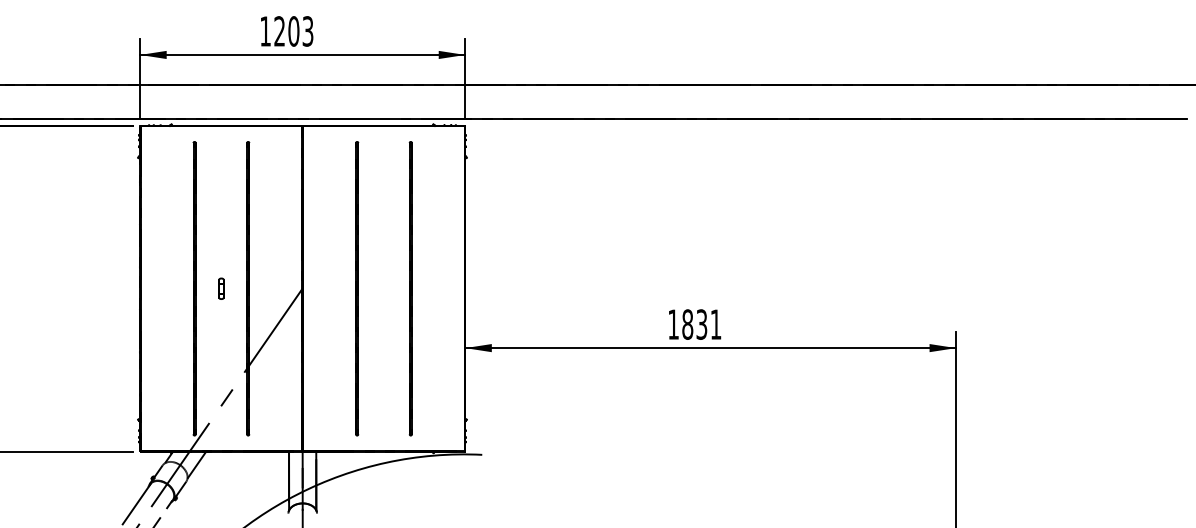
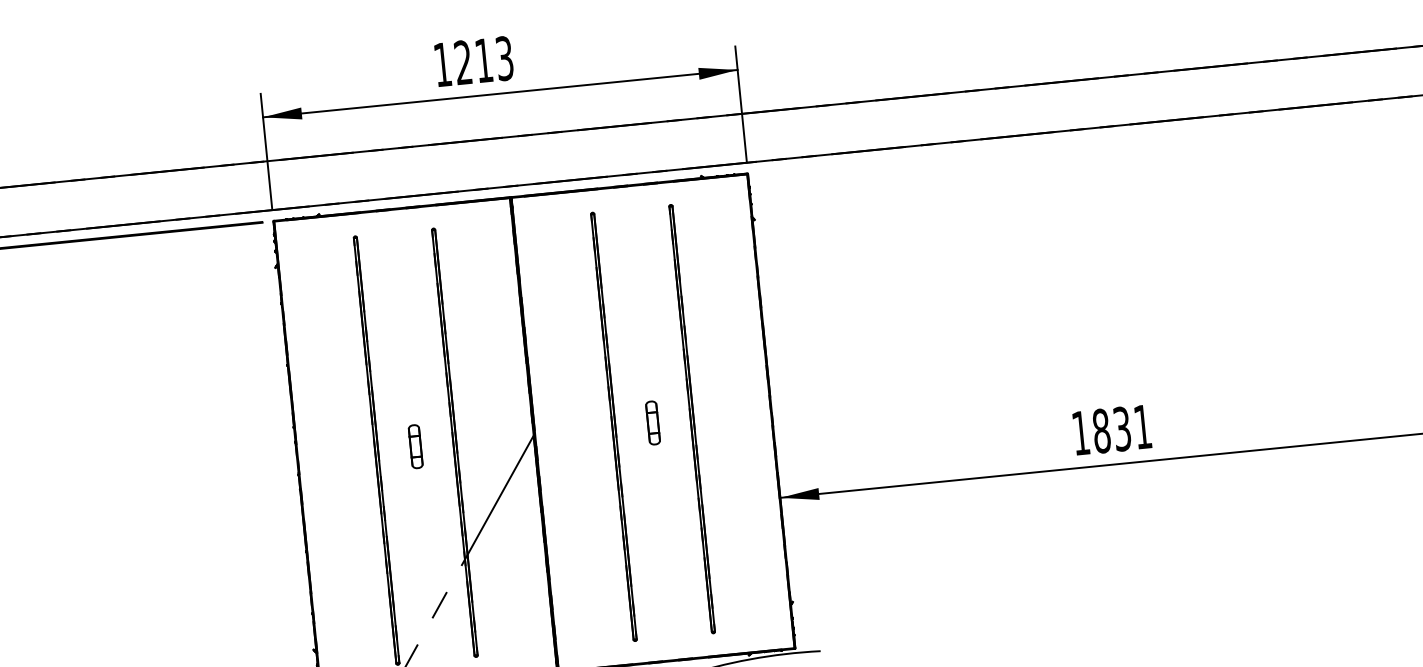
text: (293, 31) -> (483, 60), 1203 -> 1213
part: (221, 288) -> (415, 446), size x1.43
part: (383, 288) -> (652, 422), added

